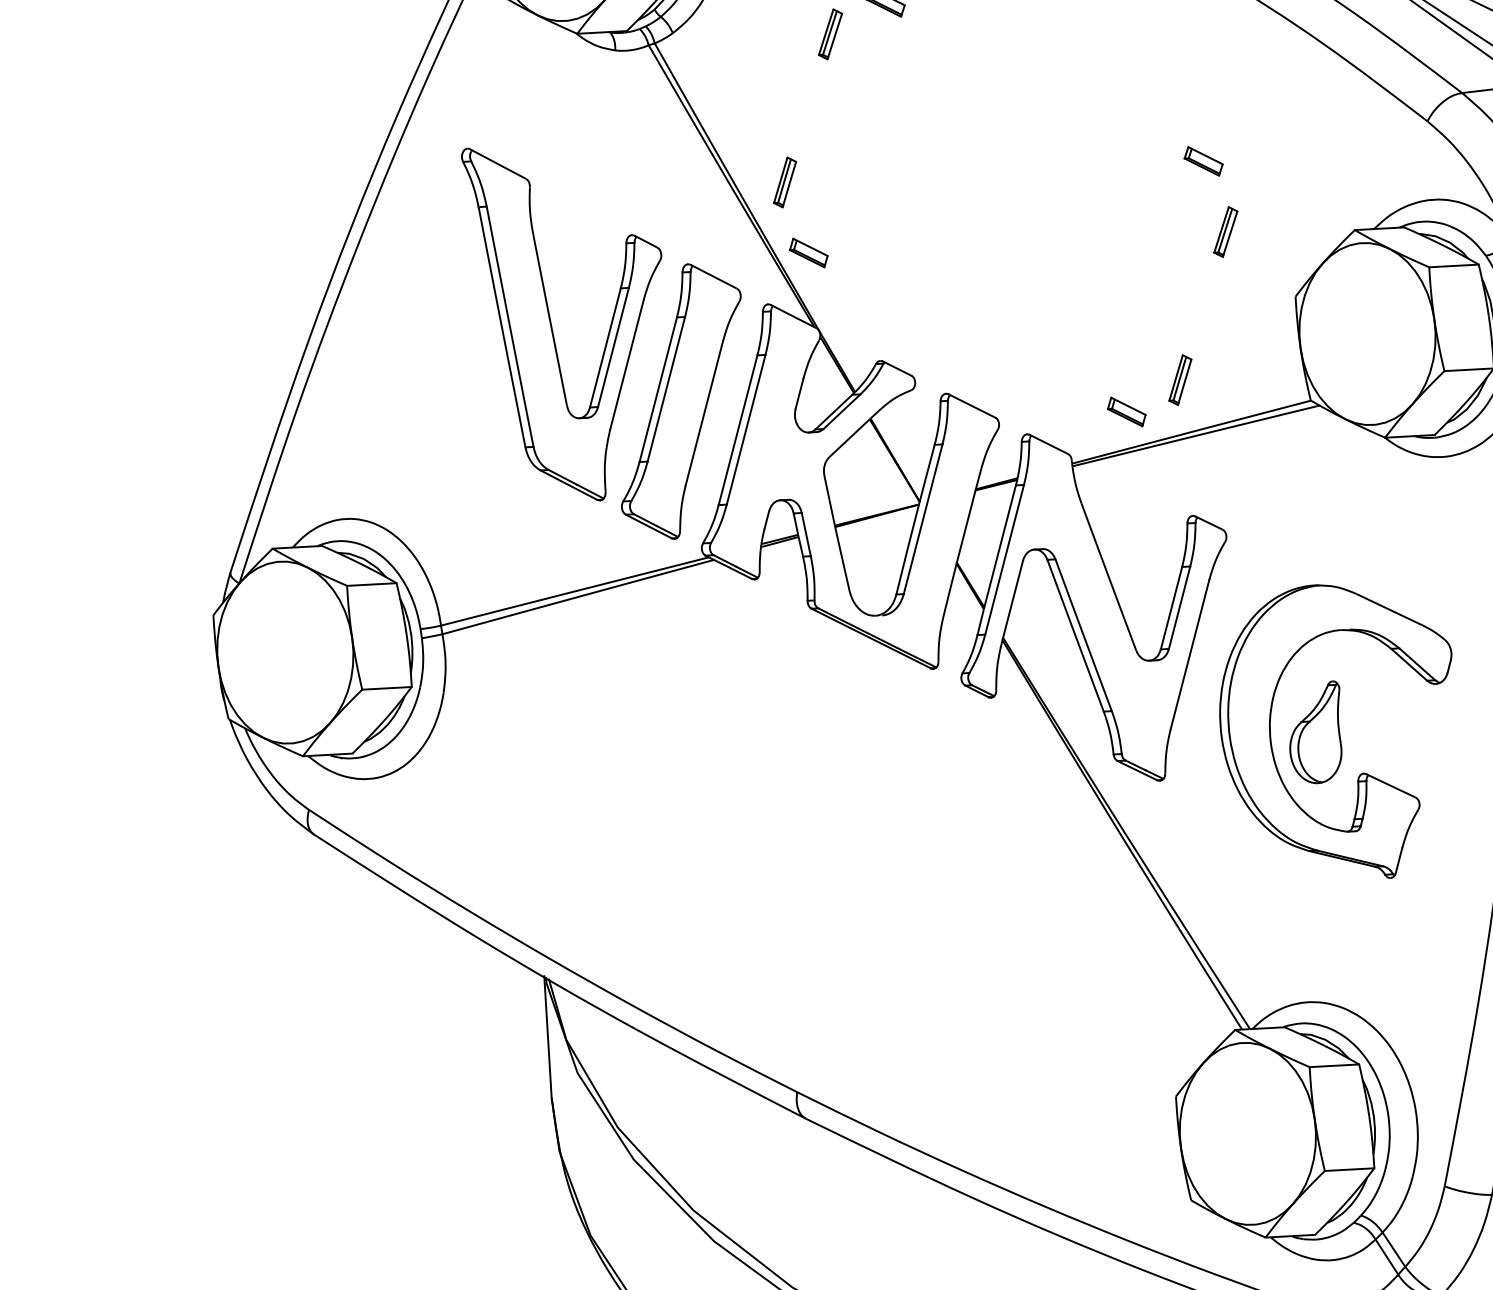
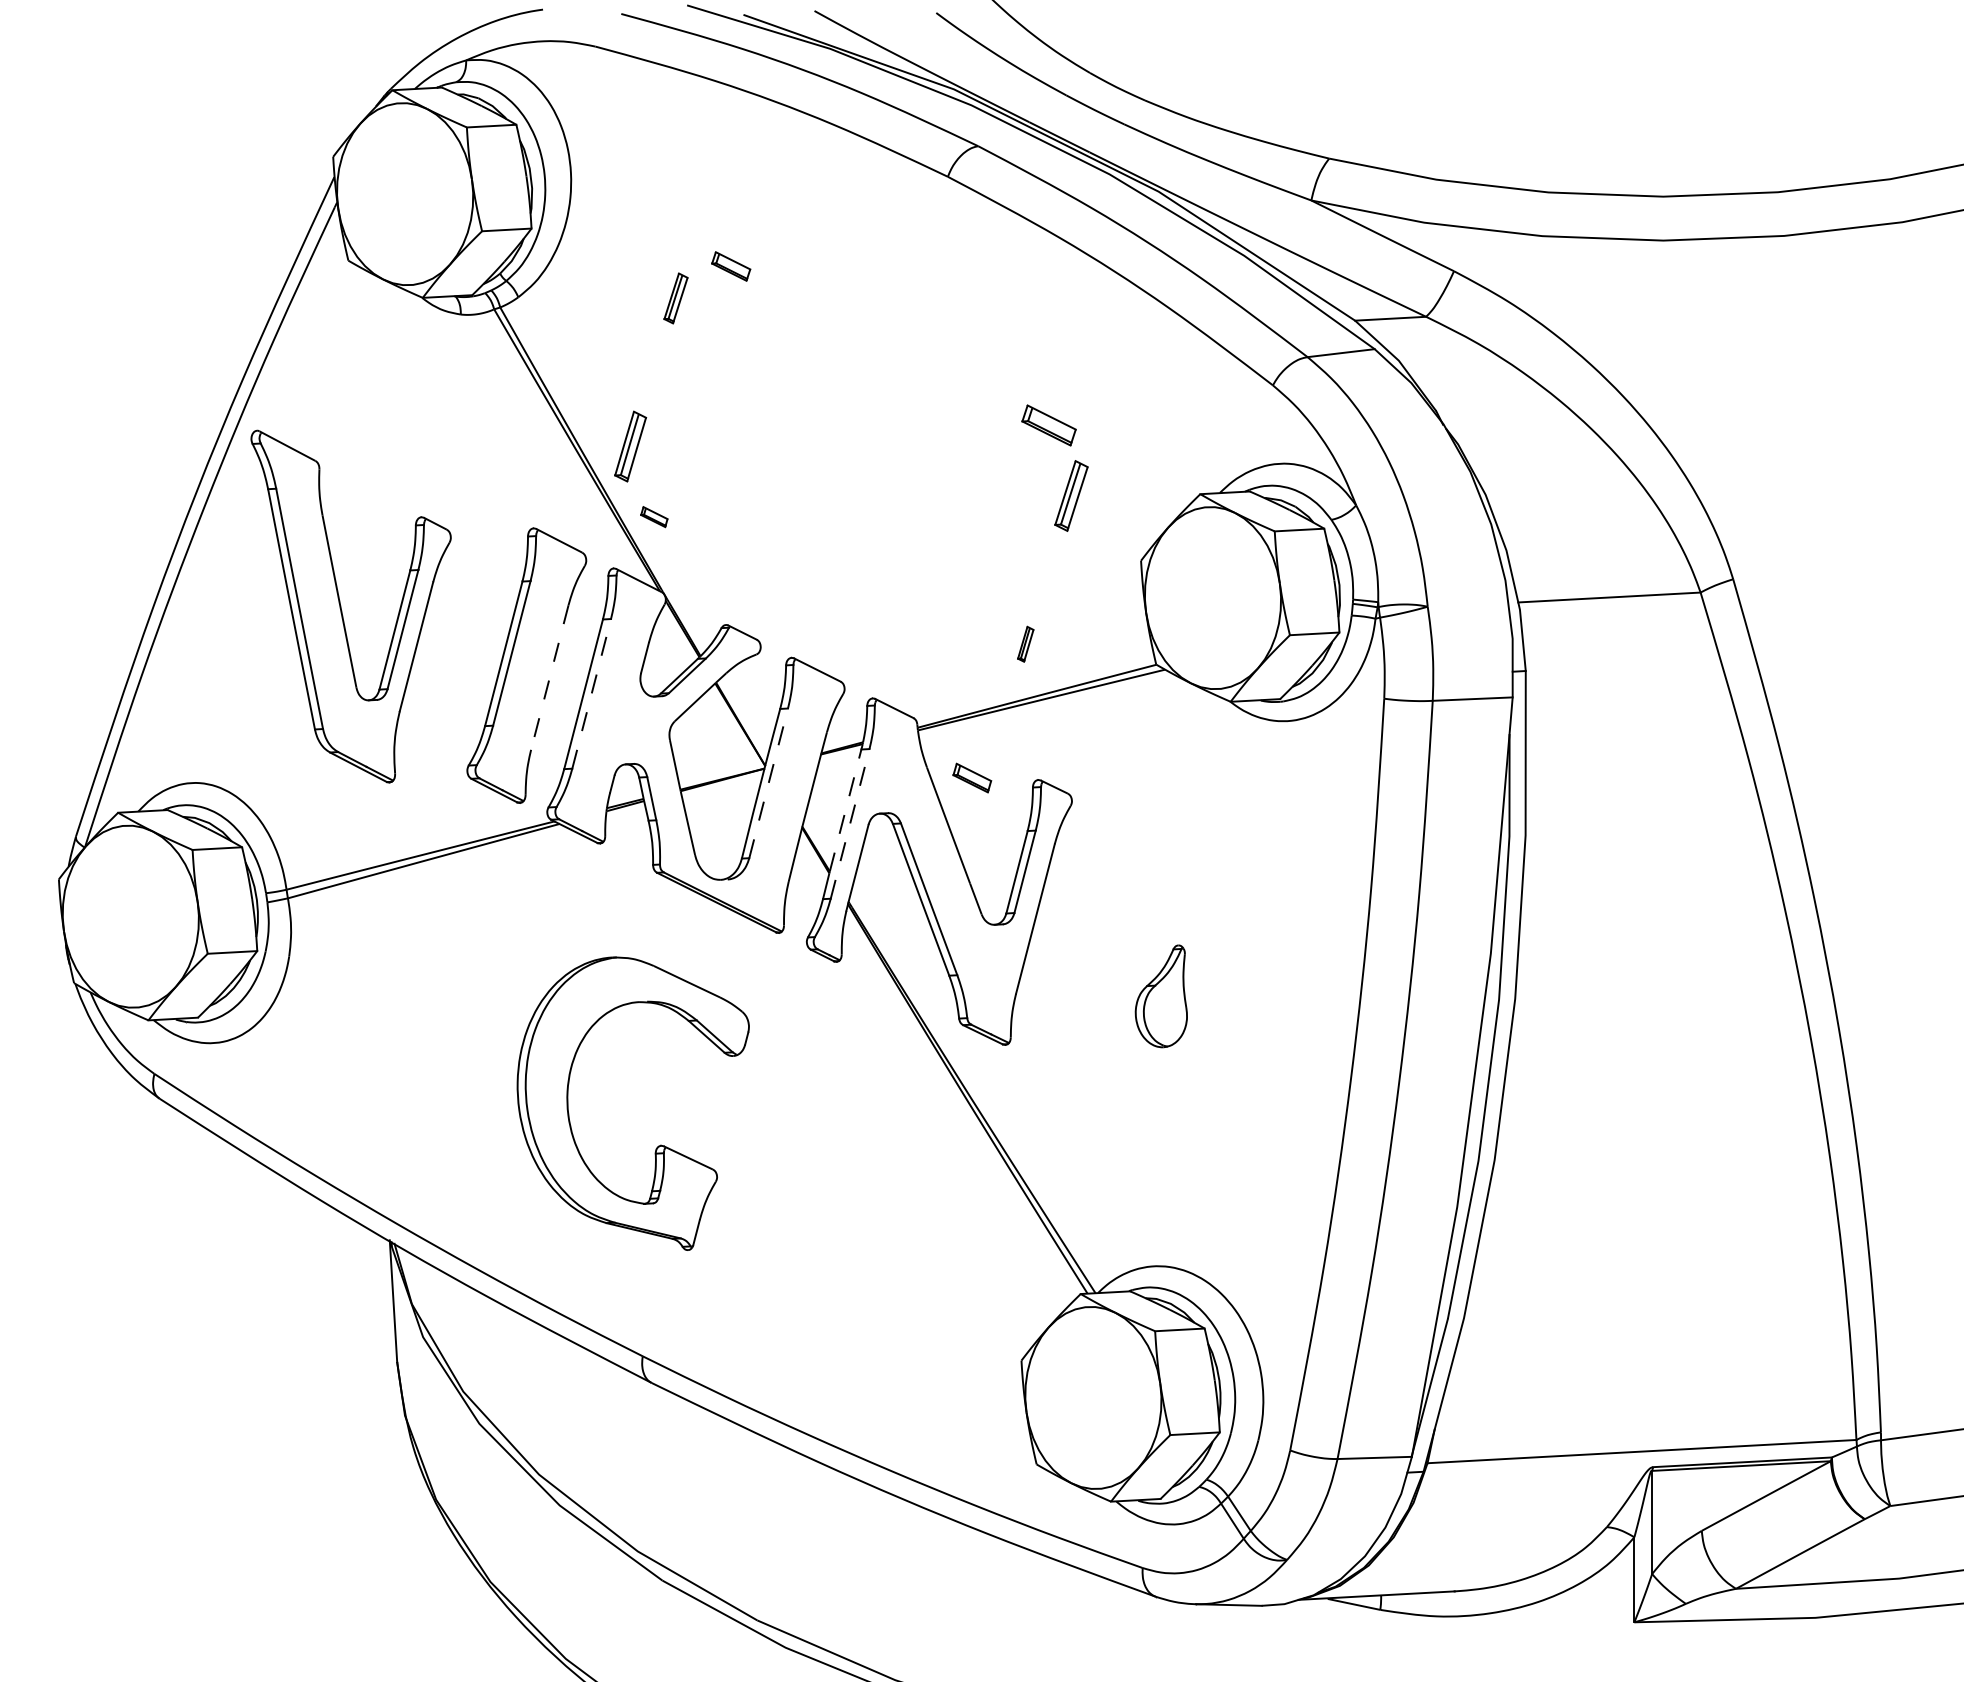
part: (1204, 161) -> (1049, 425), size x1.4
part: (785, 182) -> (630, 446), size x1.4
part: (1225, 232) -> (1070, 496), size x1.4
part: (809, 252) -> (654, 516), size x0.7
part: (553, 328) -> (342, 610), moved
part: (1180, 380) -> (1025, 644), size x0.7
part: (1127, 411) -> (972, 777), moved
line: (704, 413) -> (549, 677), solid -> dashed
line: (746, 429) -> (591, 693), solid -> dashed
line: (923, 518) -> (768, 782), solid -> dashed
line: (1000, 546) -> (845, 810), solid -> dashed
line: (1005, 559) -> (850, 823), solid -> dashed
part: (1361, 773) -> (658, 1145), moved

